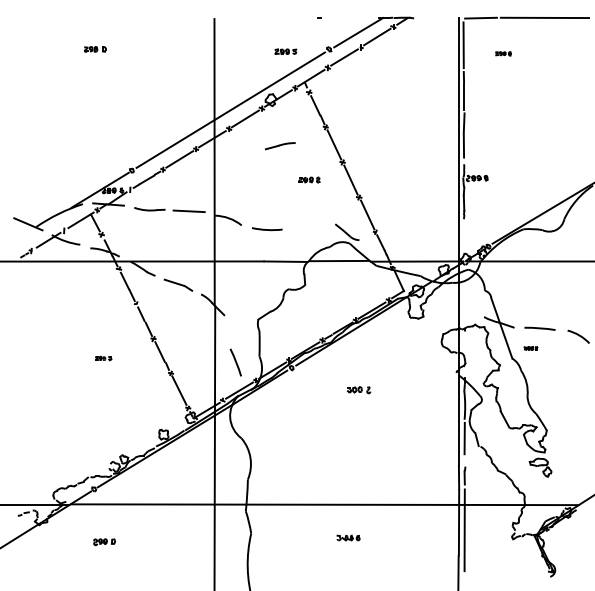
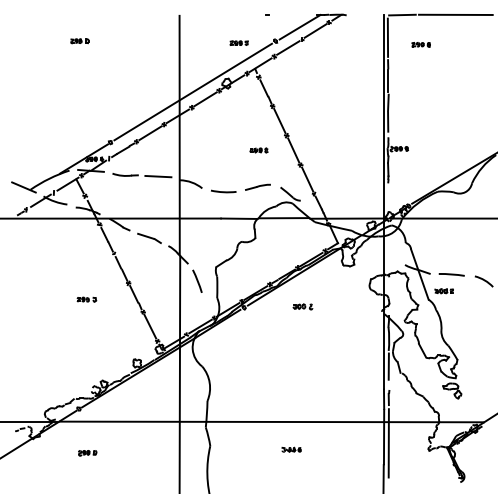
part: (503, 53) -> (421, 44), size x1.43
line: (280, 146) -> (258, 187), moved
part: (530, 348) -> (443, 291), size x1.67
part: (103, 358) -> (86, 299), size x1.43
line: (235, 362) -> (197, 281), moved
part: (359, 390) -> (303, 307), moved

